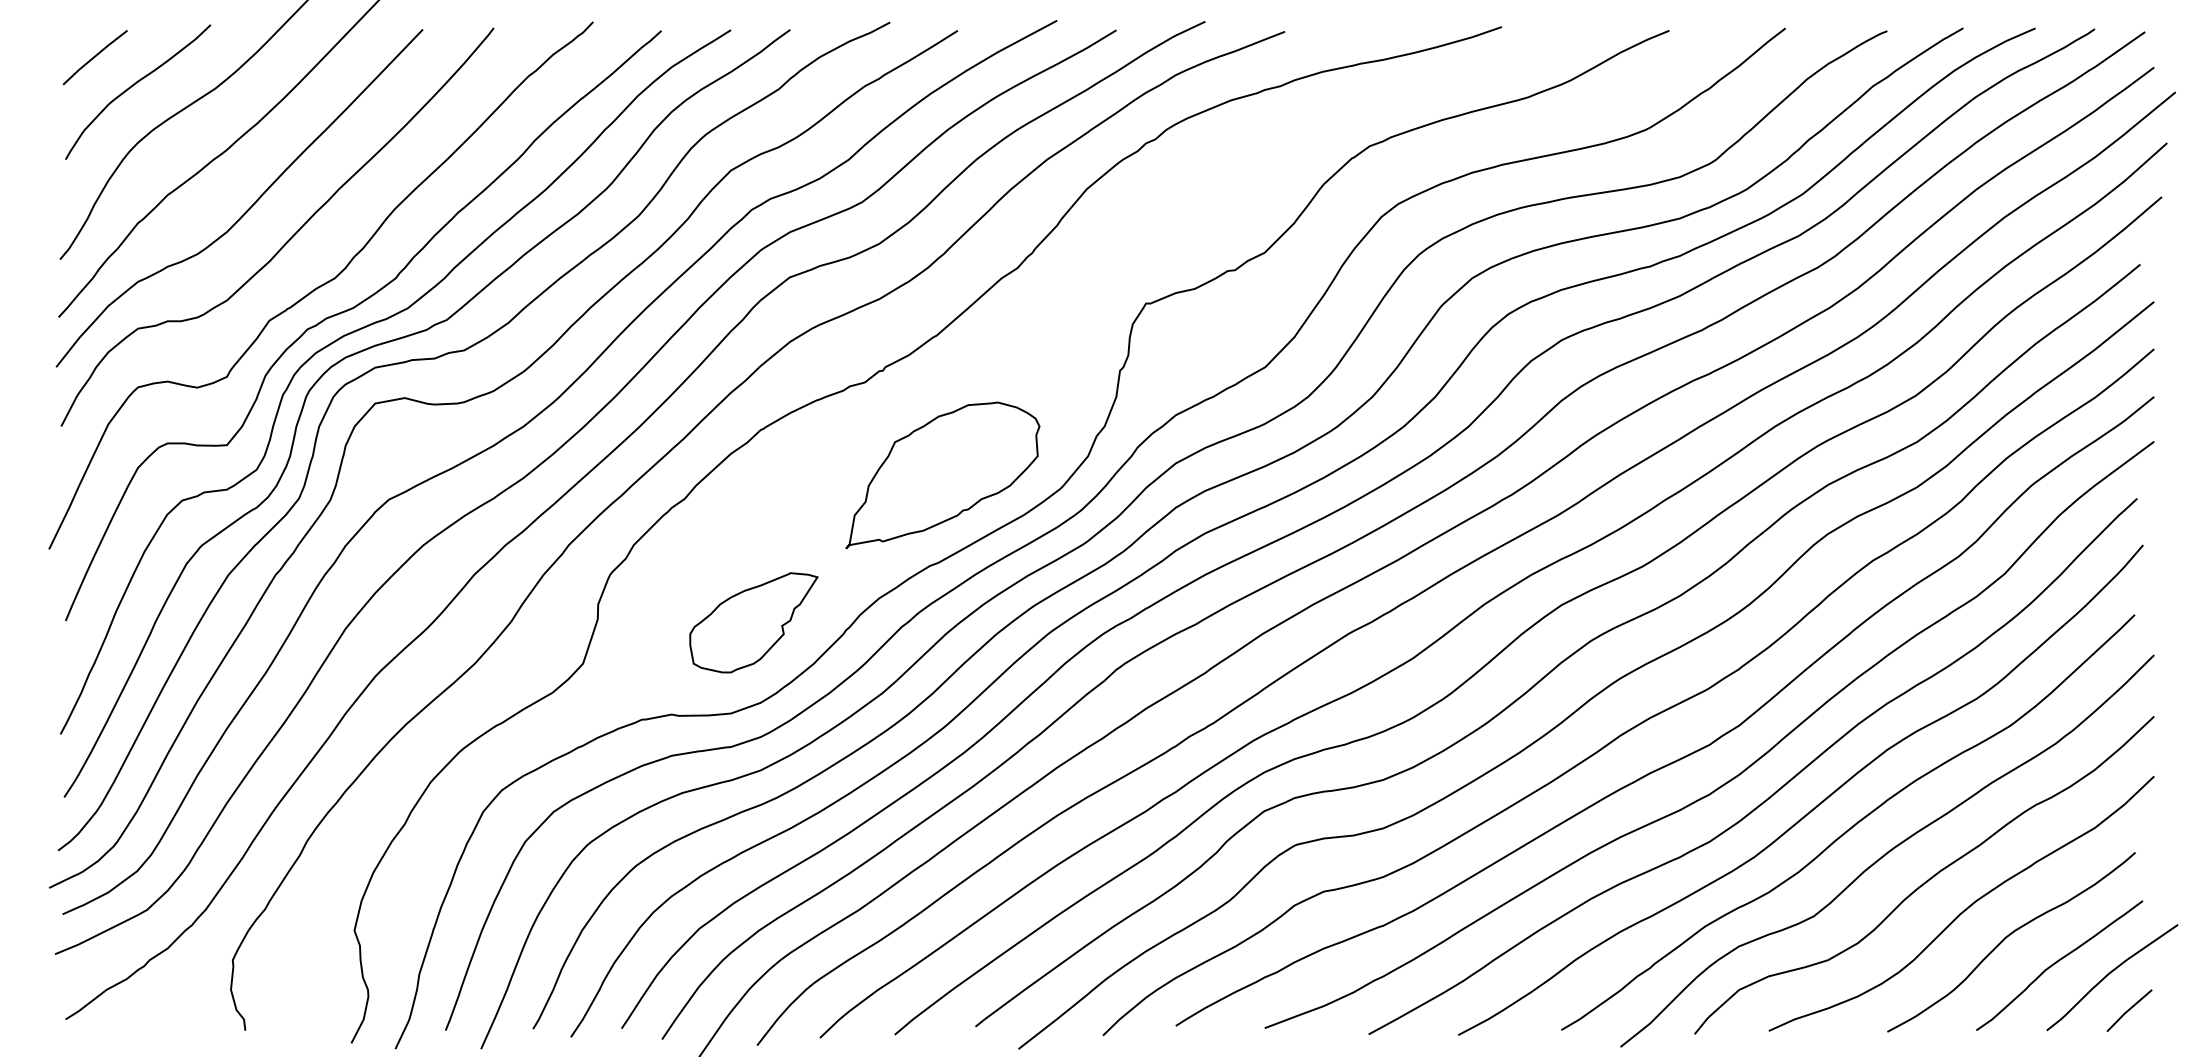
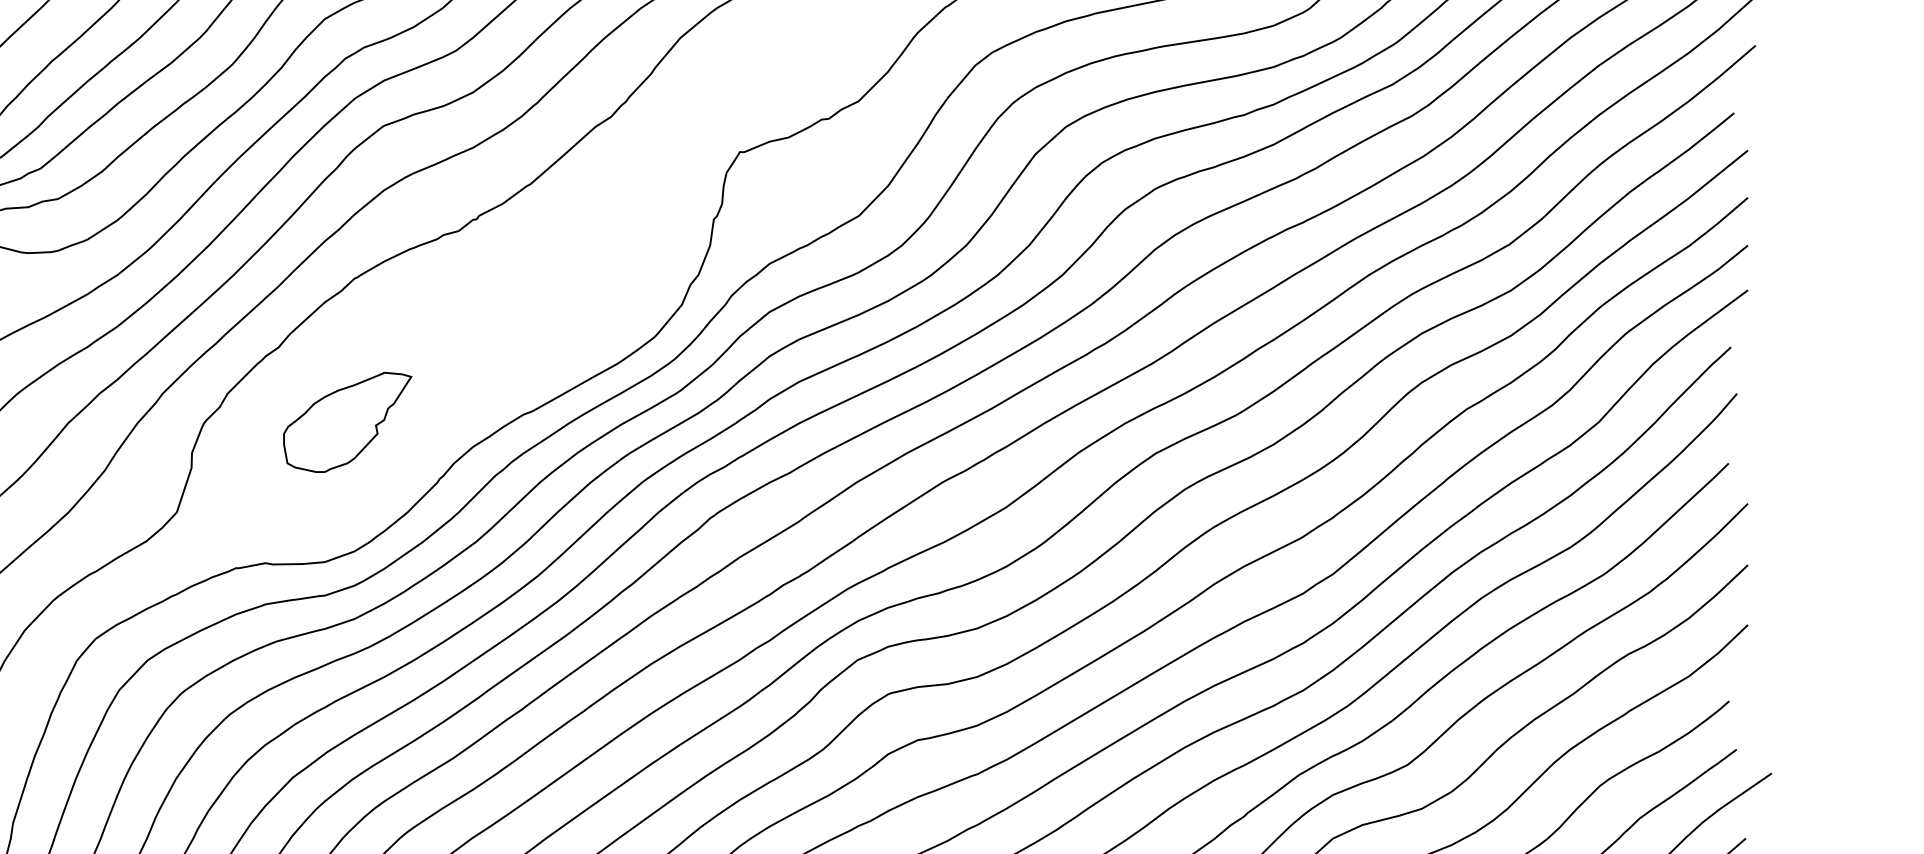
part: (942, 475) -> (536, 324), removed
part: (753, 622) -> (347, 422), moved

